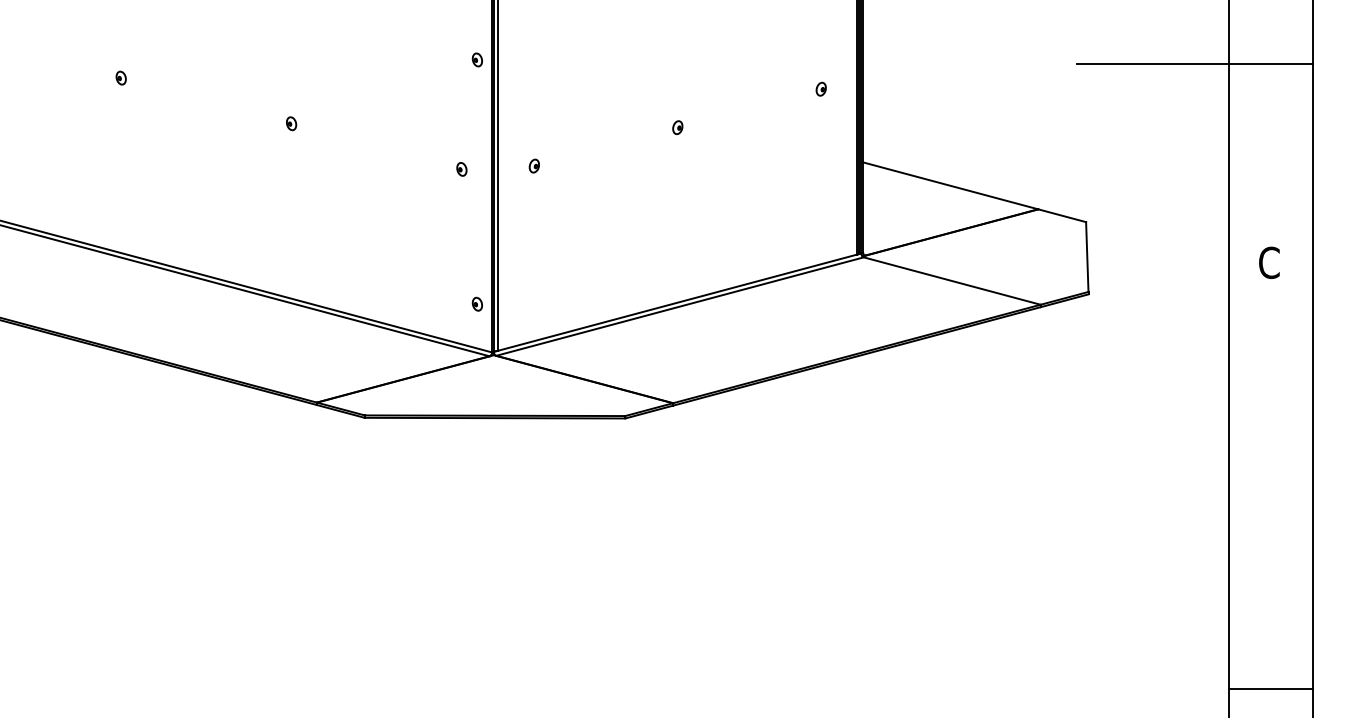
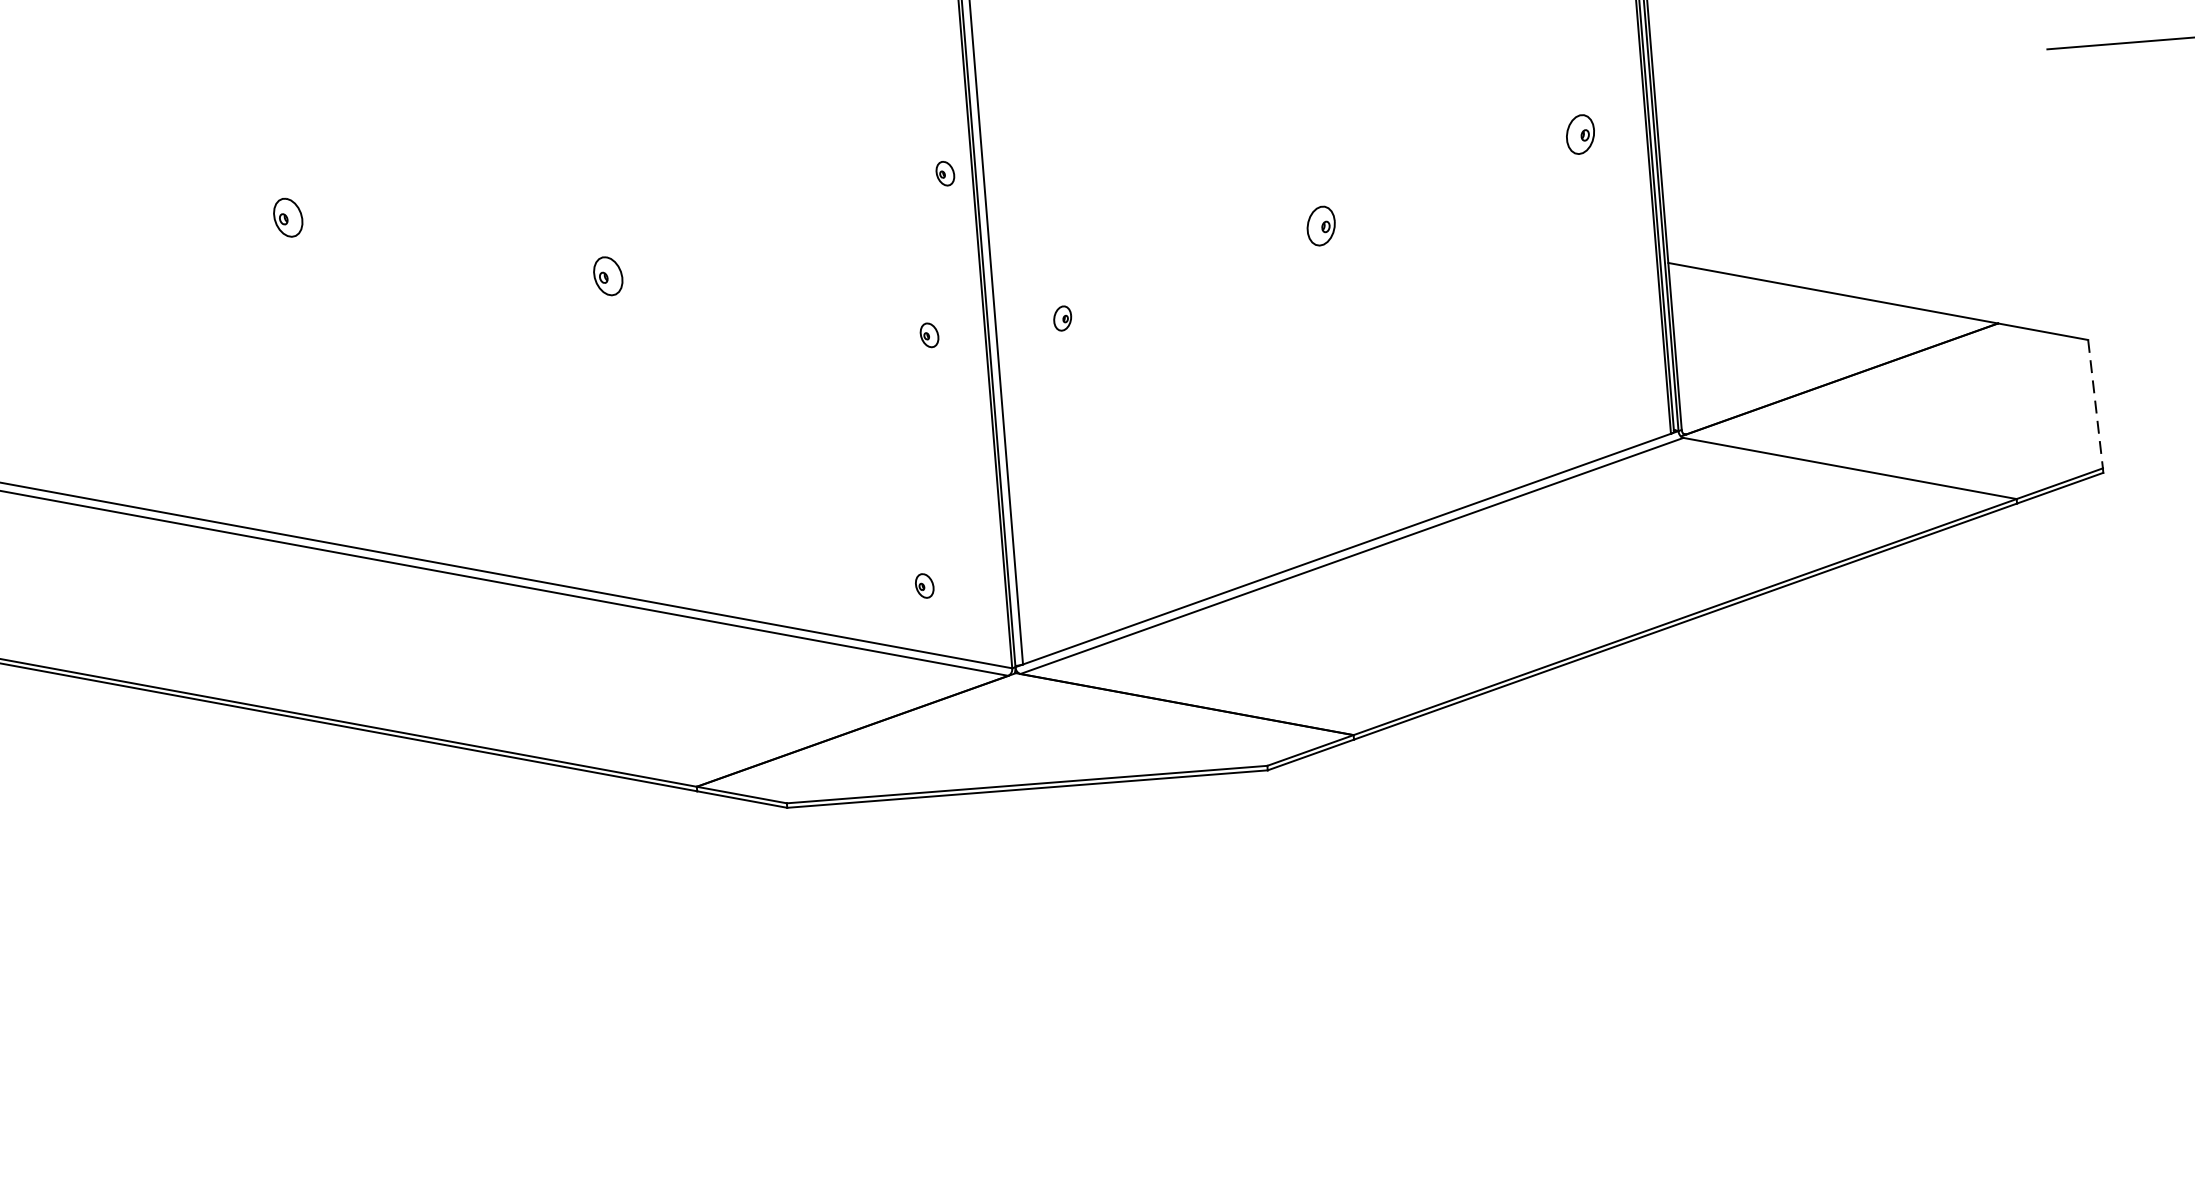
part: (476, 59) -> (943, 172), moved
part: (120, 77) -> (286, 216), size x1.6
part: (820, 88) -> (1578, 133), size x1.6
part: (291, 123) -> (608, 276), size x1.6
part: (677, 127) -> (1320, 226), size x1.6
line: (1087, 257) -> (2095, 404), solid -> dashed
part: (476, 303) -> (922, 584), moved

